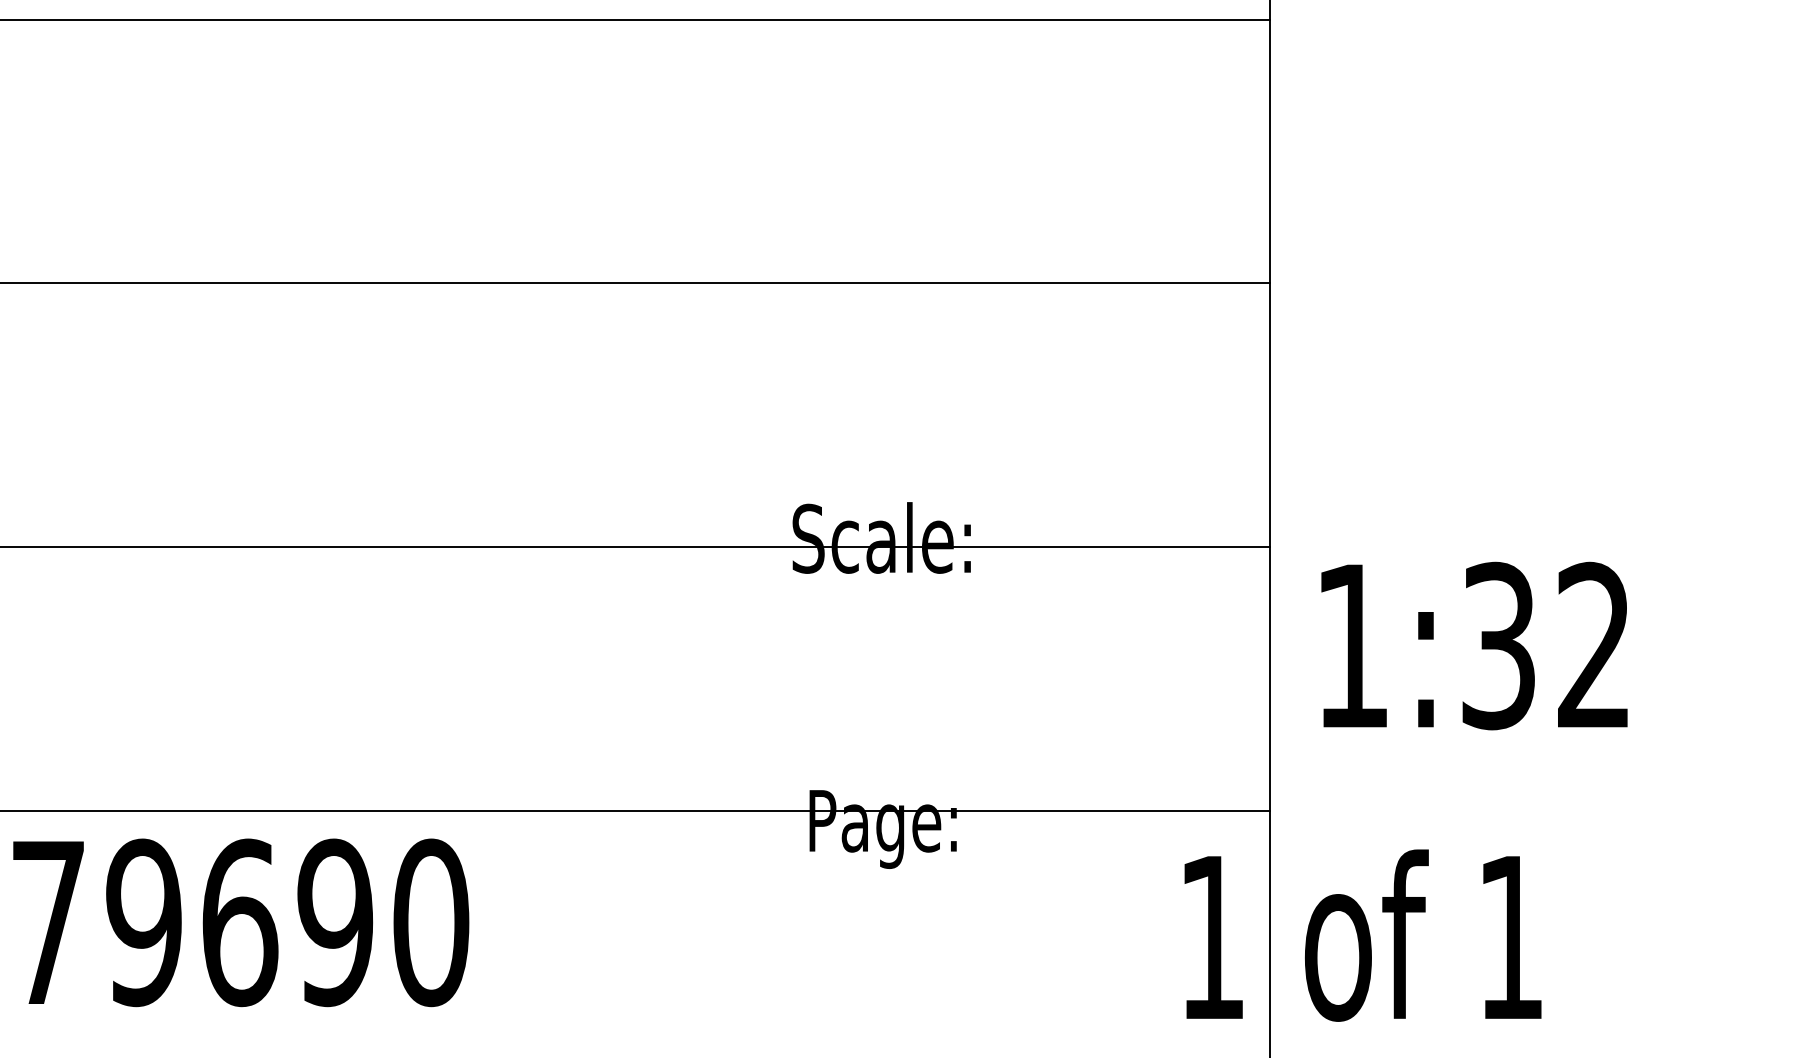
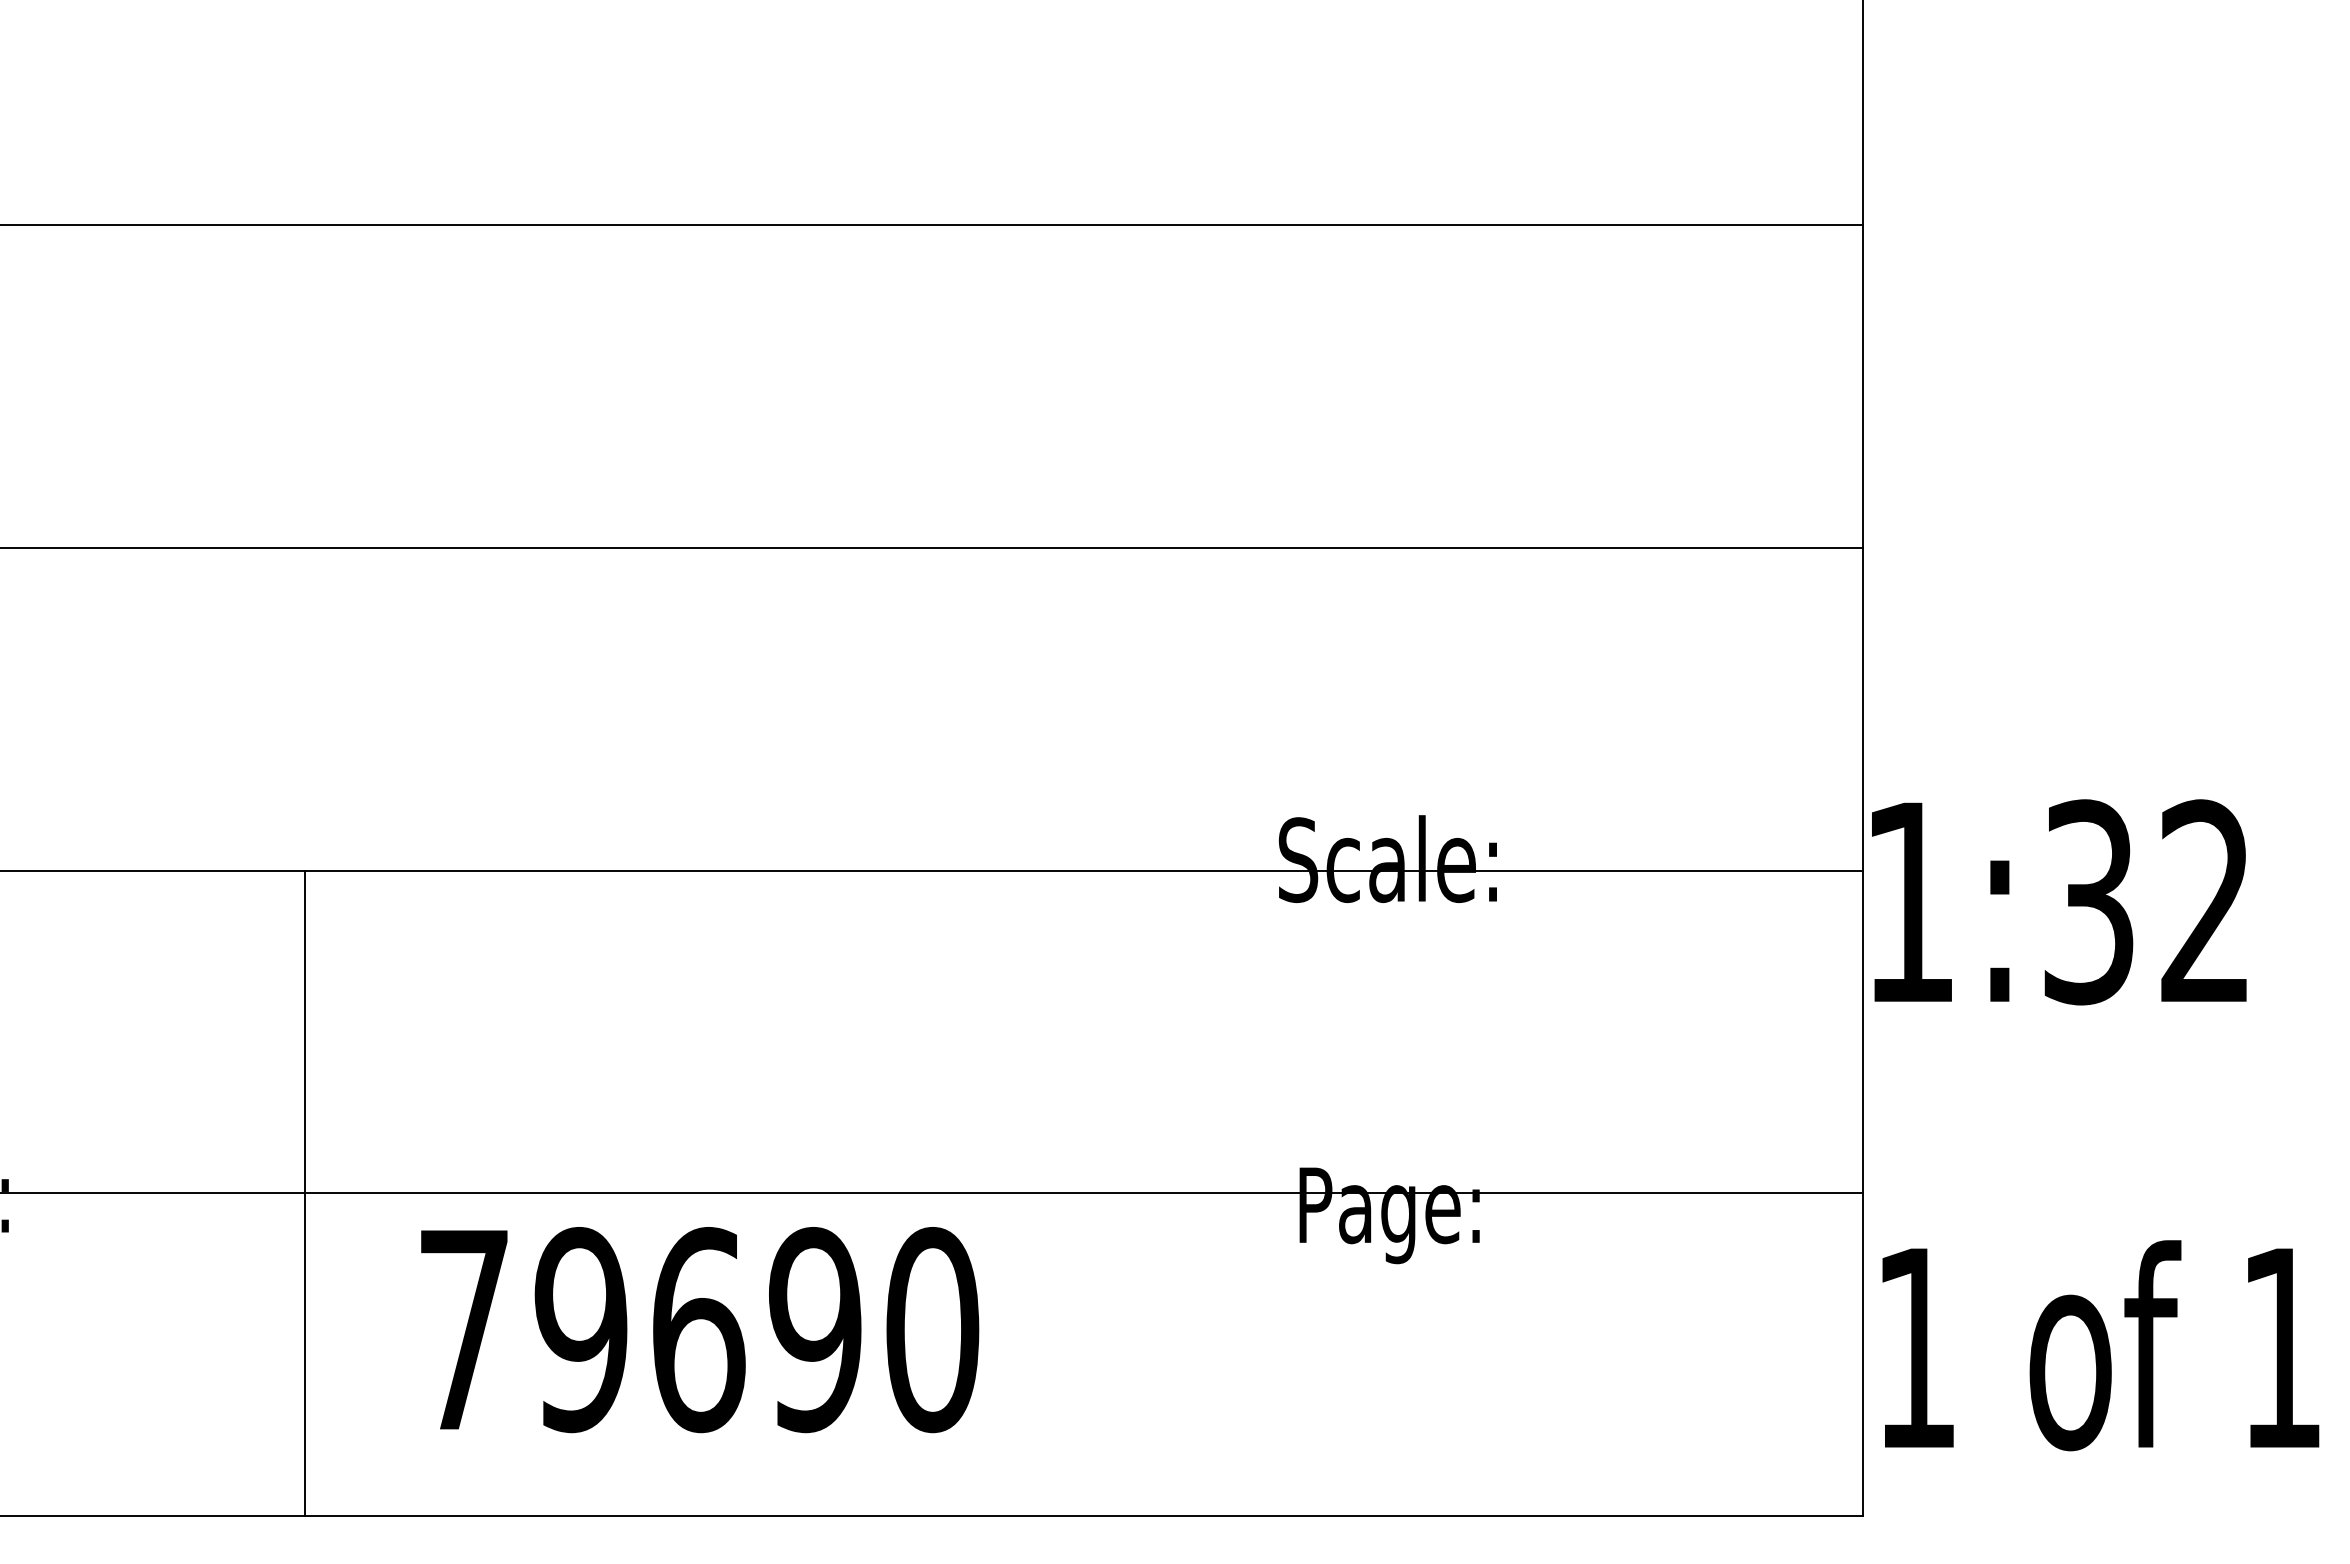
text: (1474, 646) -> (2059, 902), moved
text: (241, 923) -> (700, 1330), moved
text: (1362, 935) -> (2100, 1345), moved

